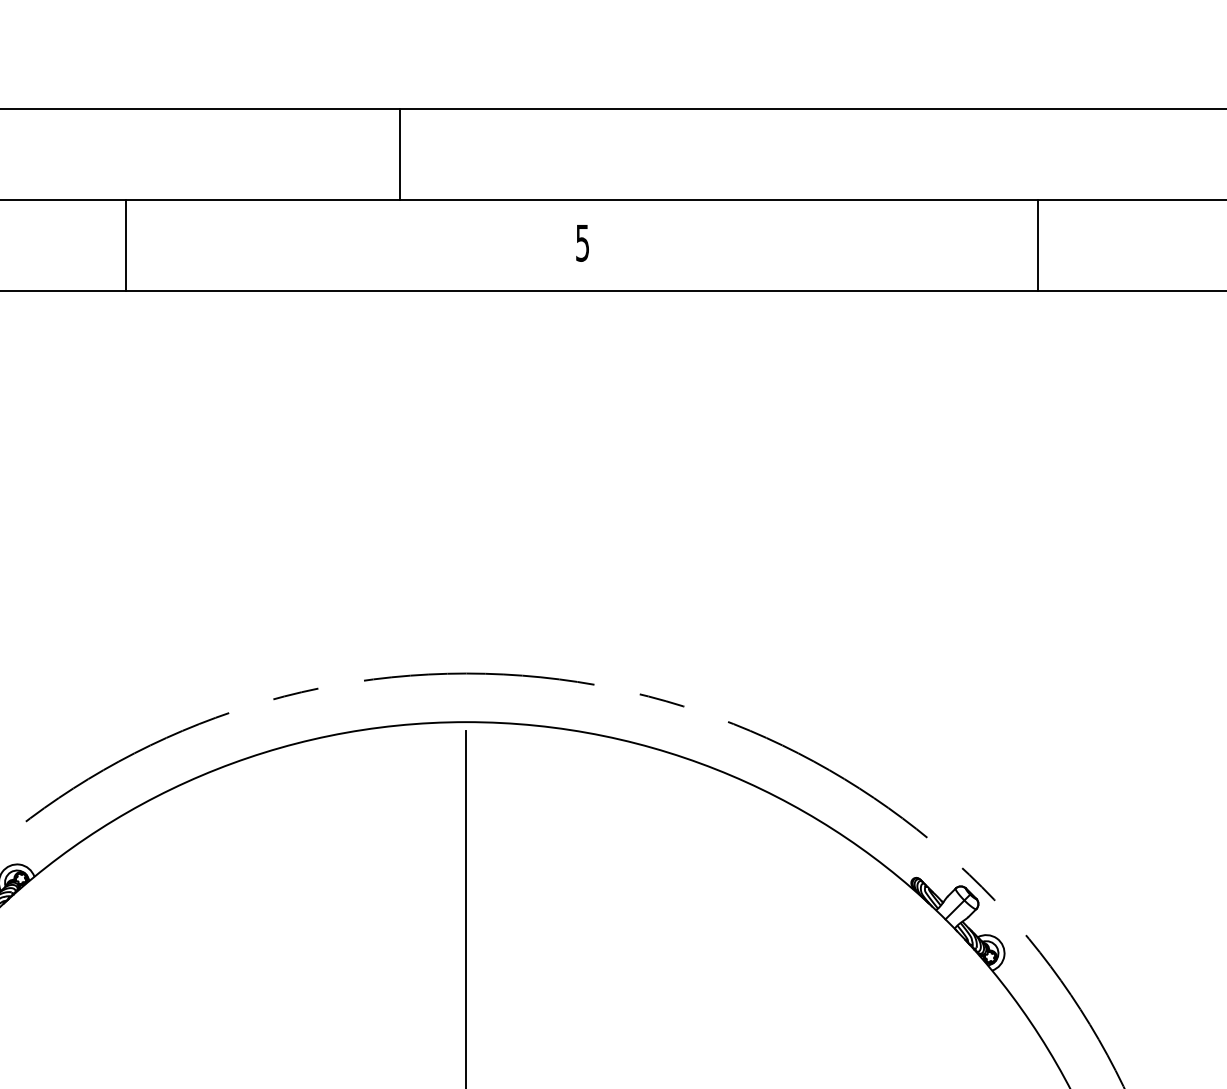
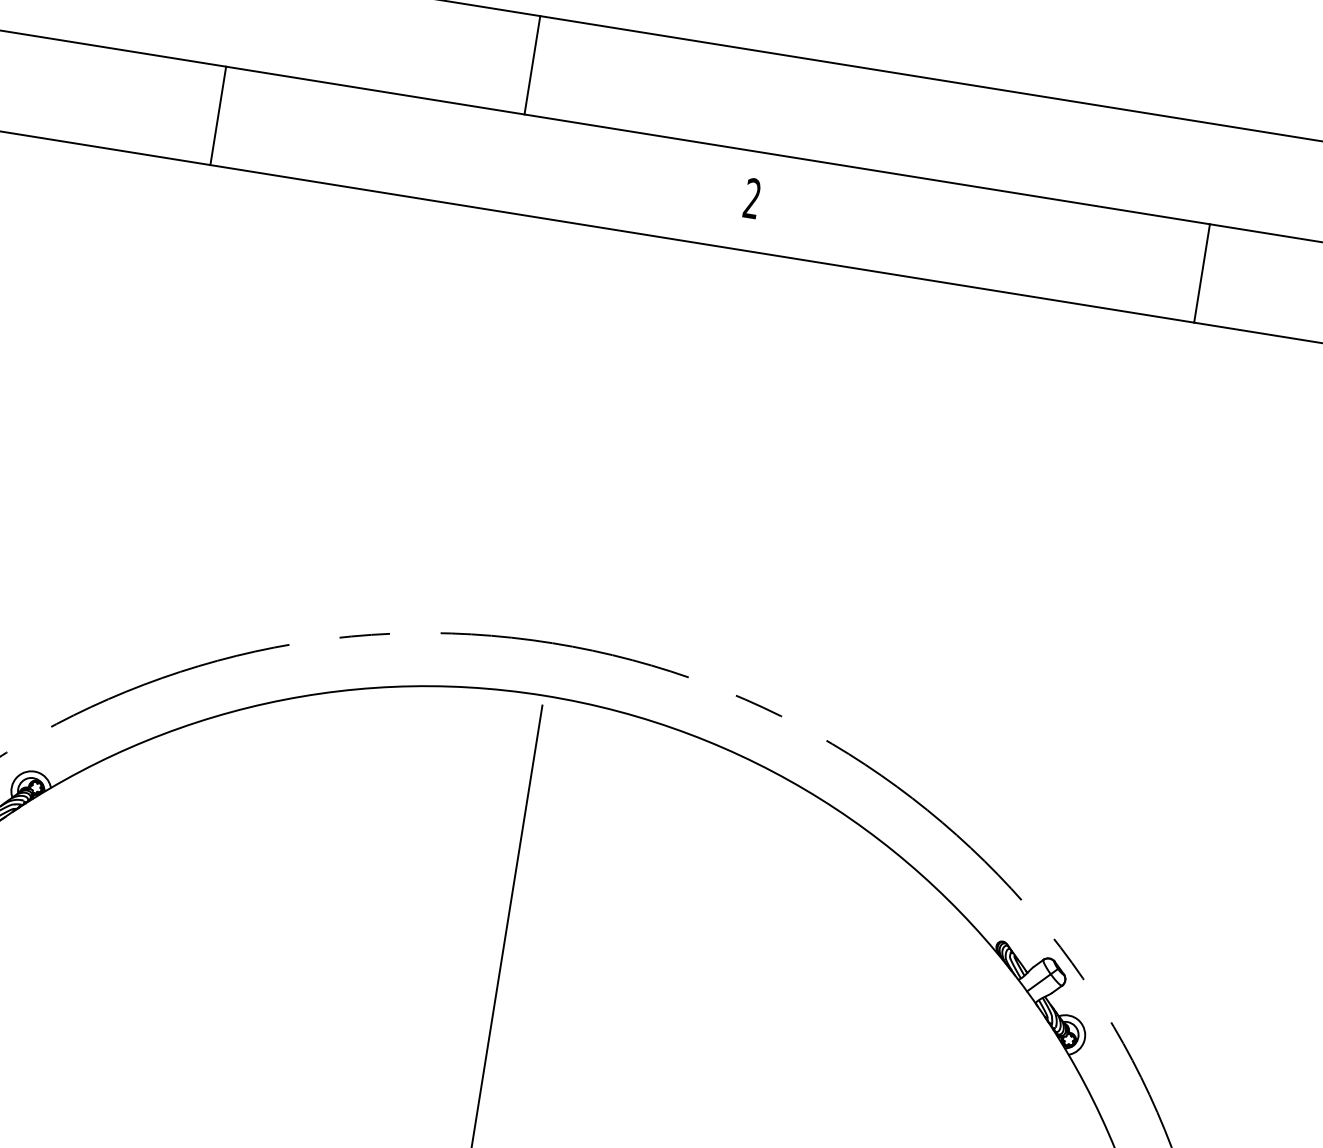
line: (399, 154) -> (532, 65), moved
text: (582, 242) -> (752, 197), 5 -> 2
line: (126, 245) -> (218, 115), moved
line: (1037, 245) -> (1201, 273), moved

